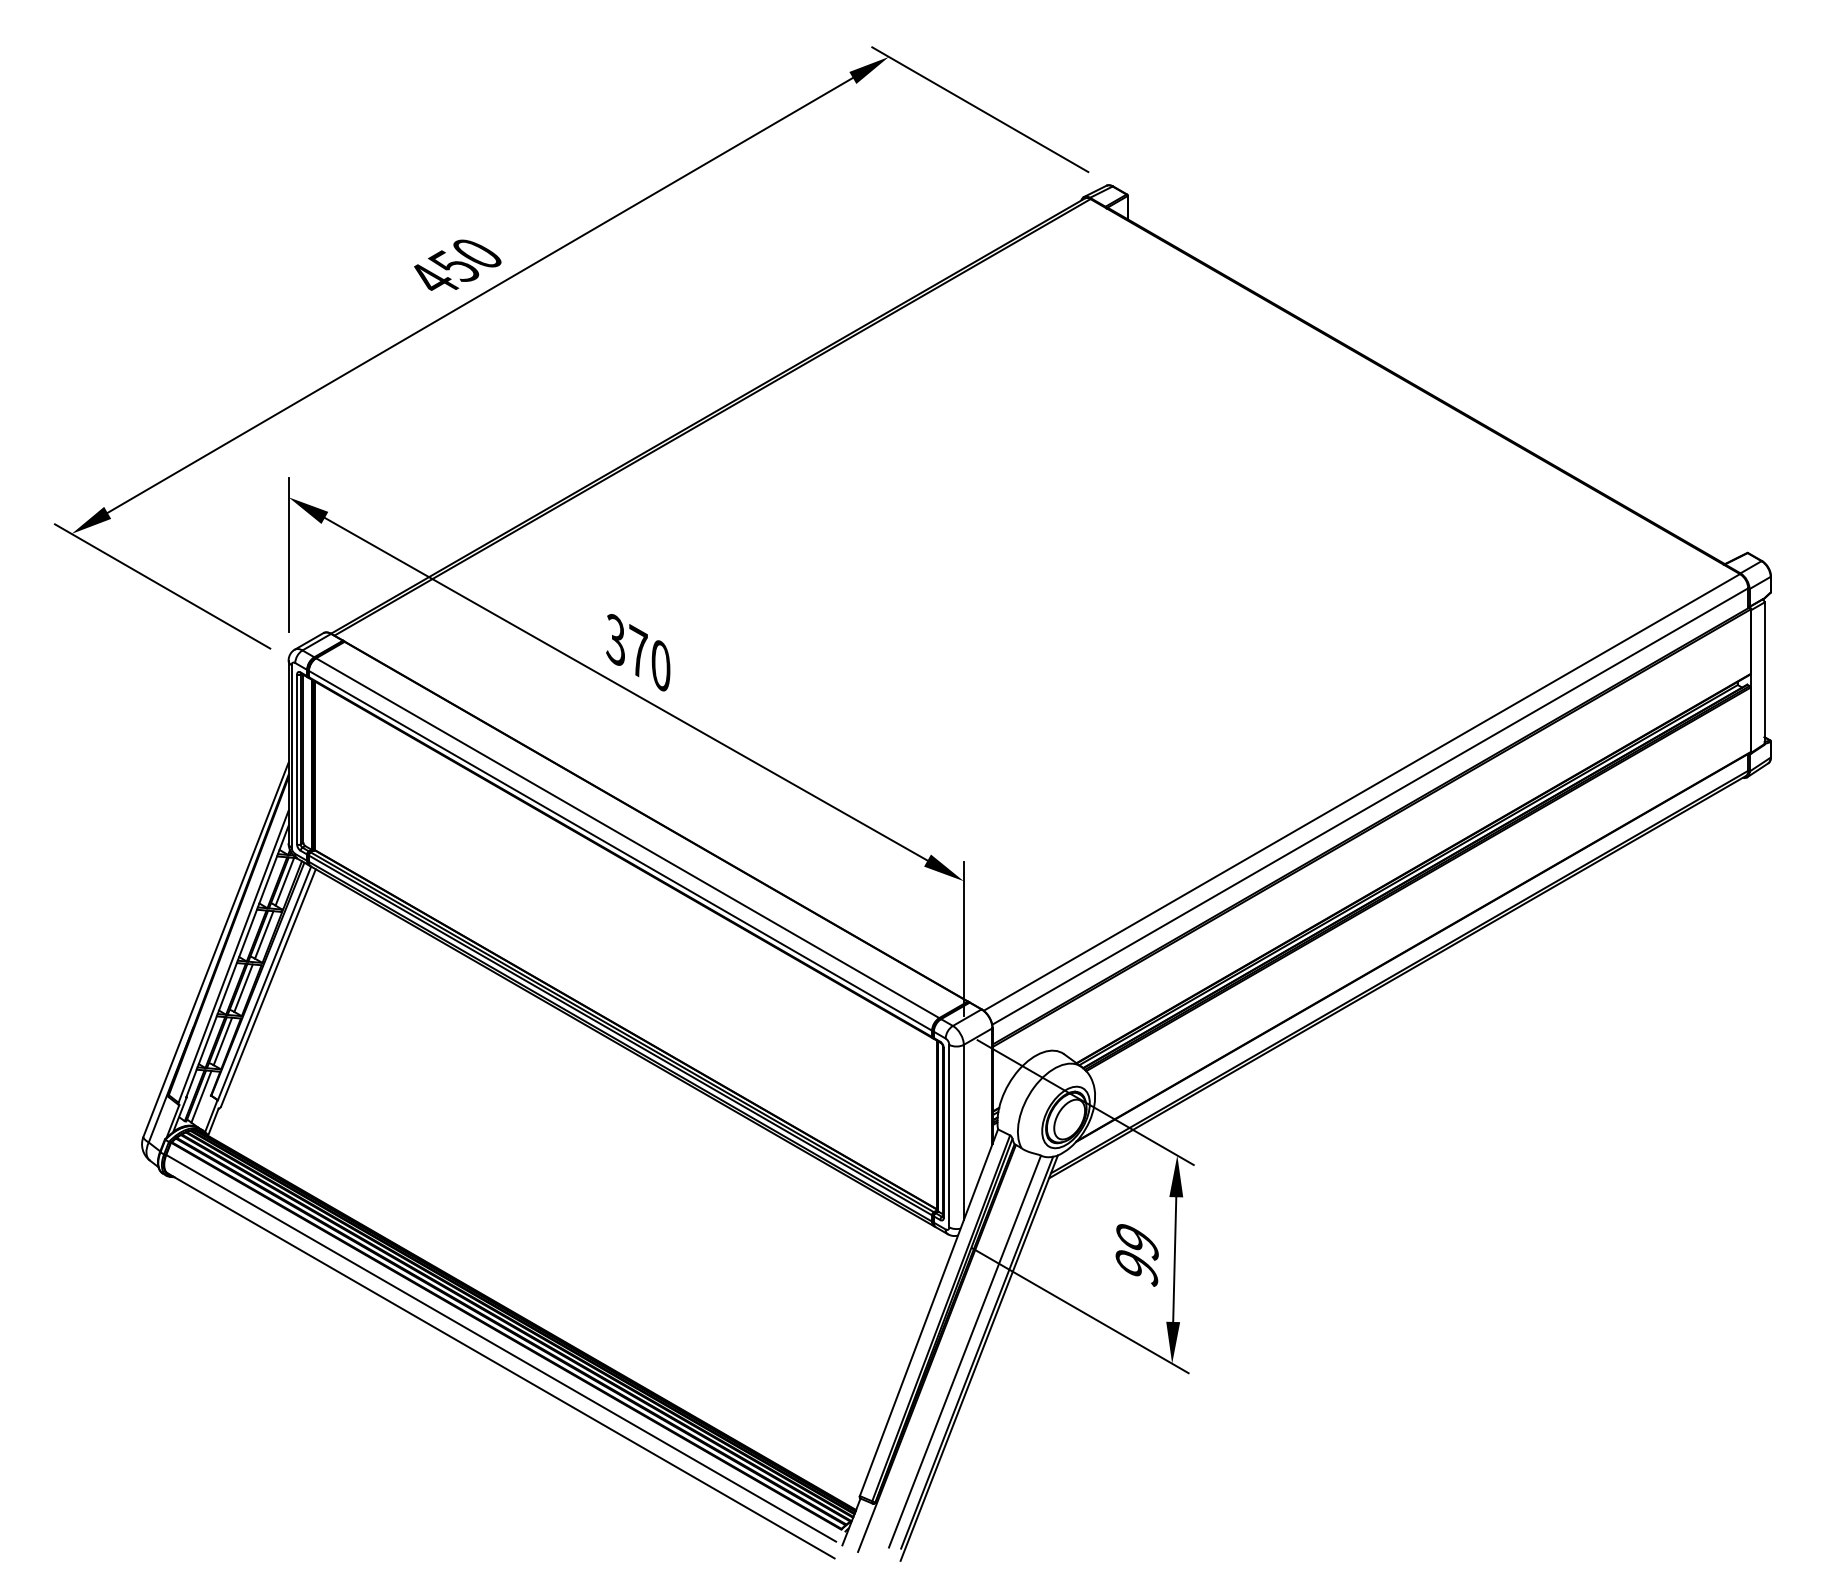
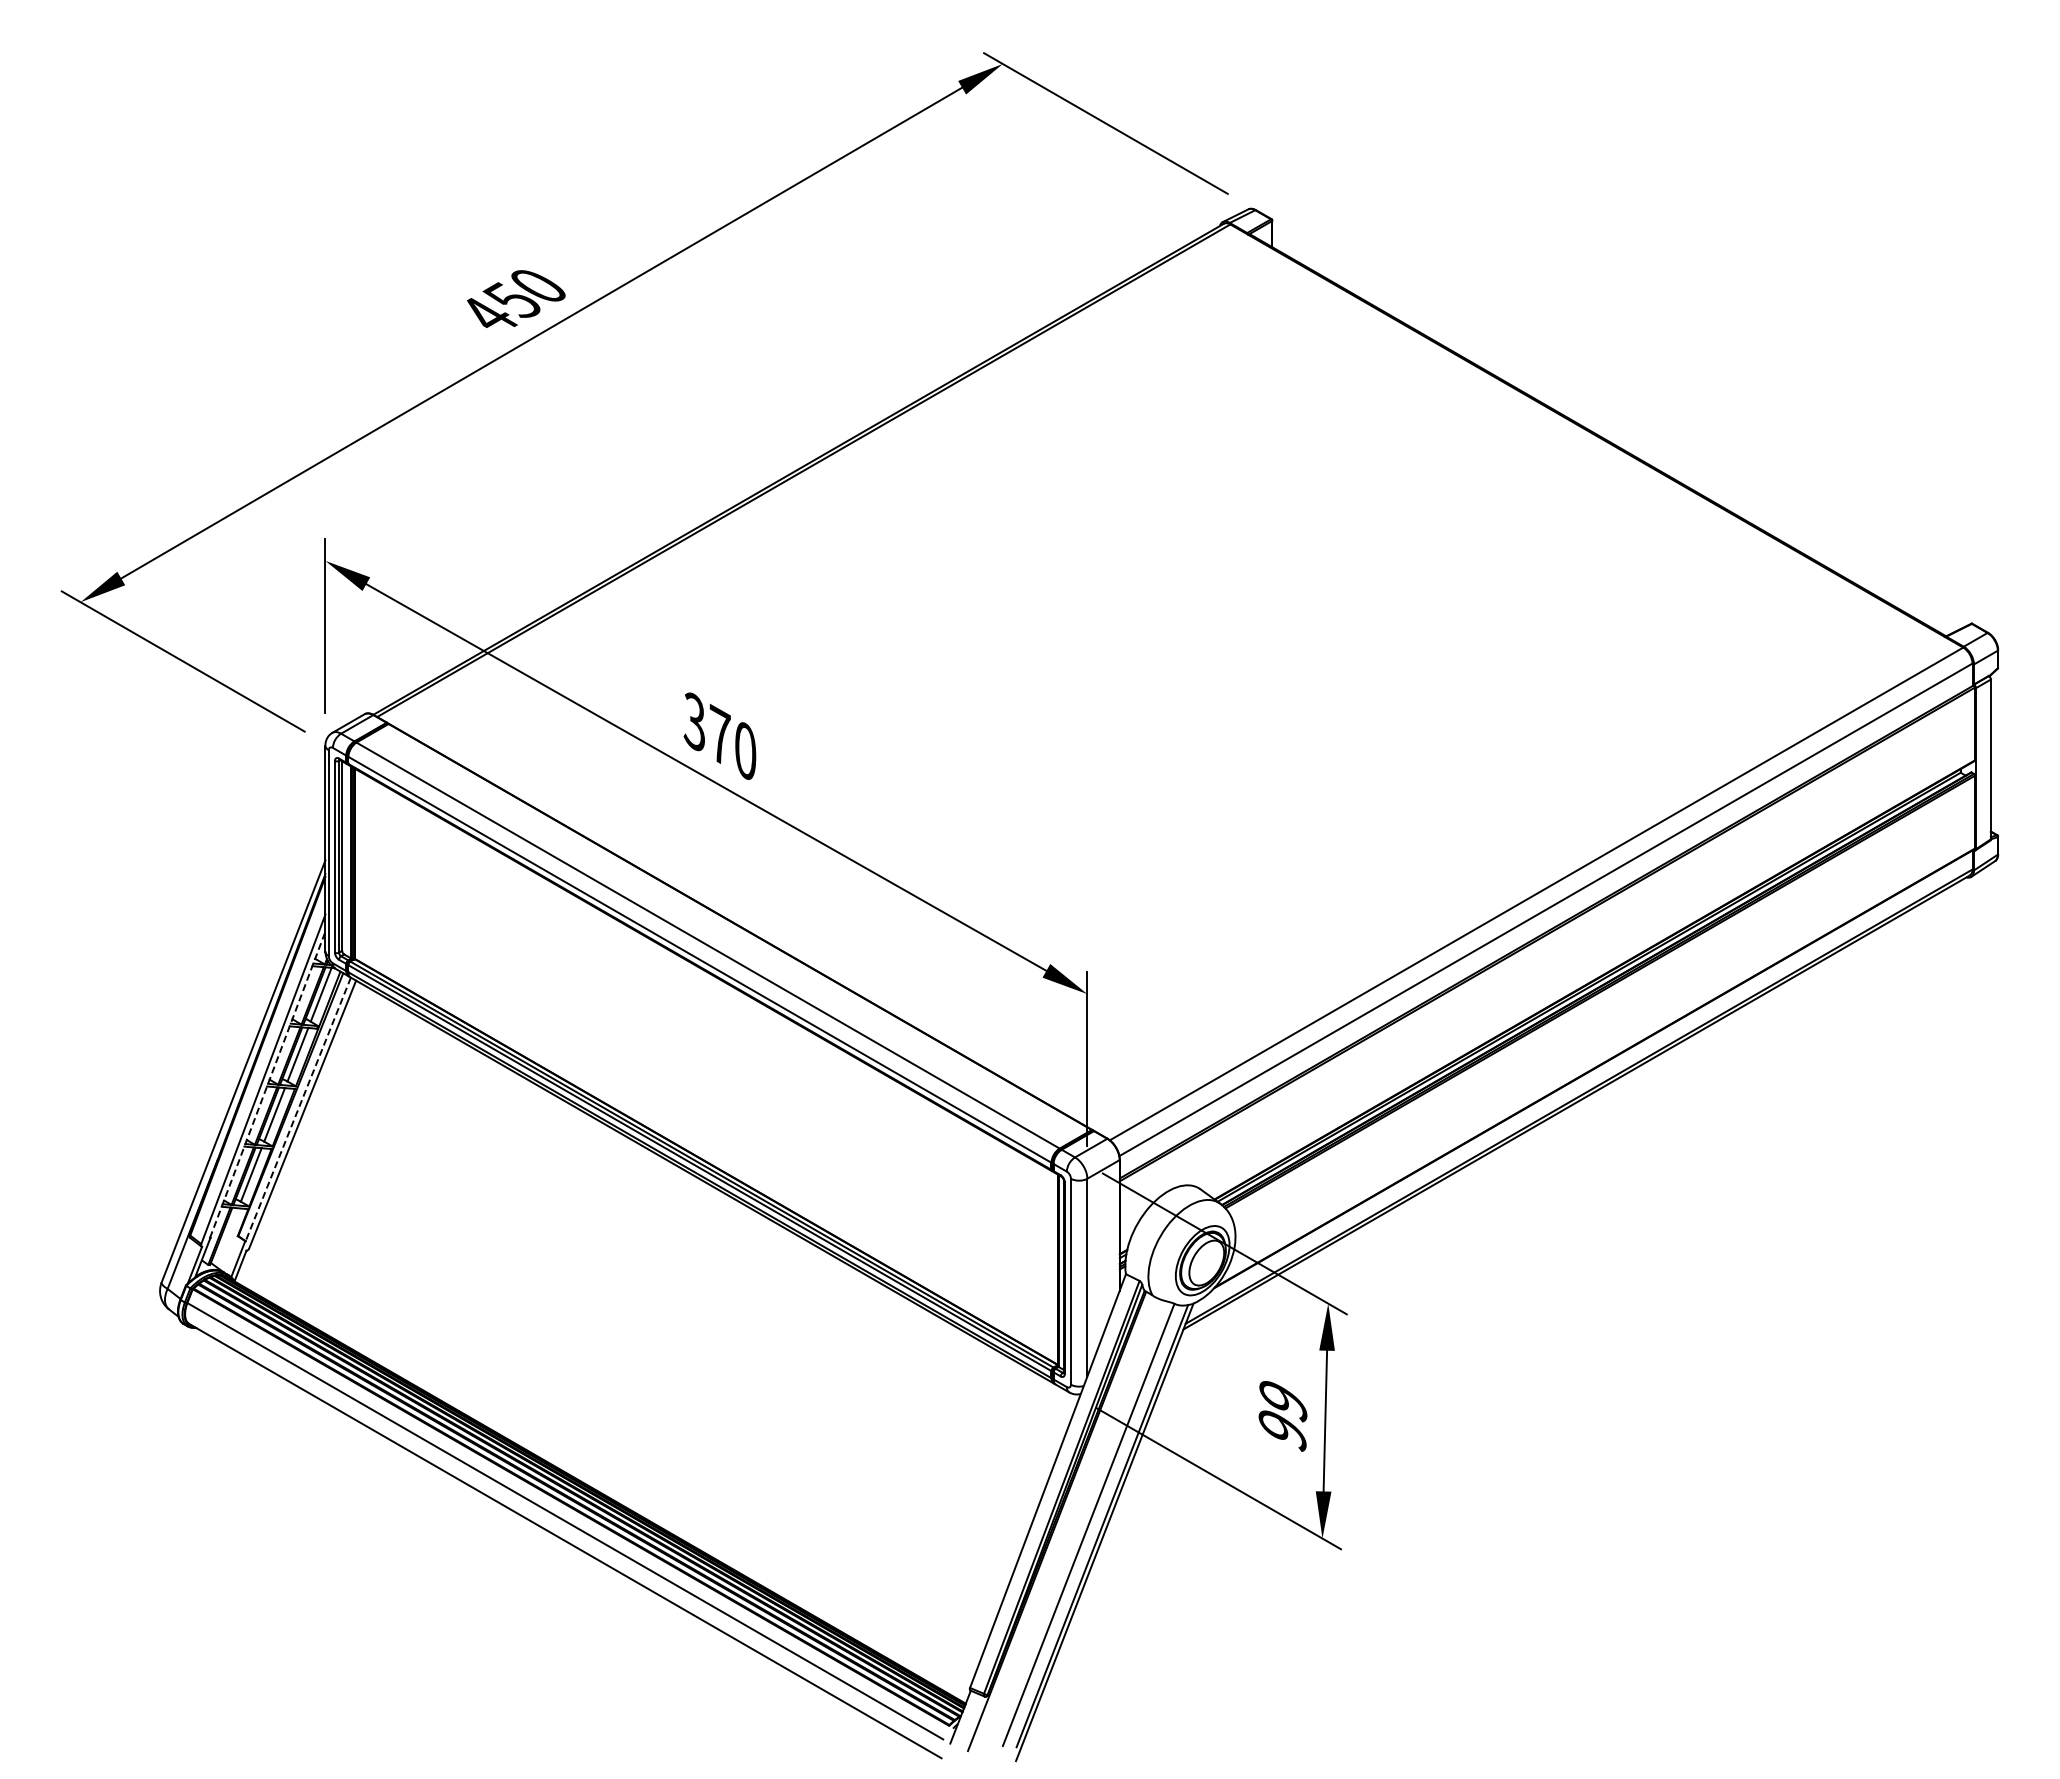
line: (237, 961) -> (267, 1084), solid -> dashed
line: (264, 983) -> (298, 1109), solid -> dashed
line: (200, 1096) -> (226, 1237), removed

